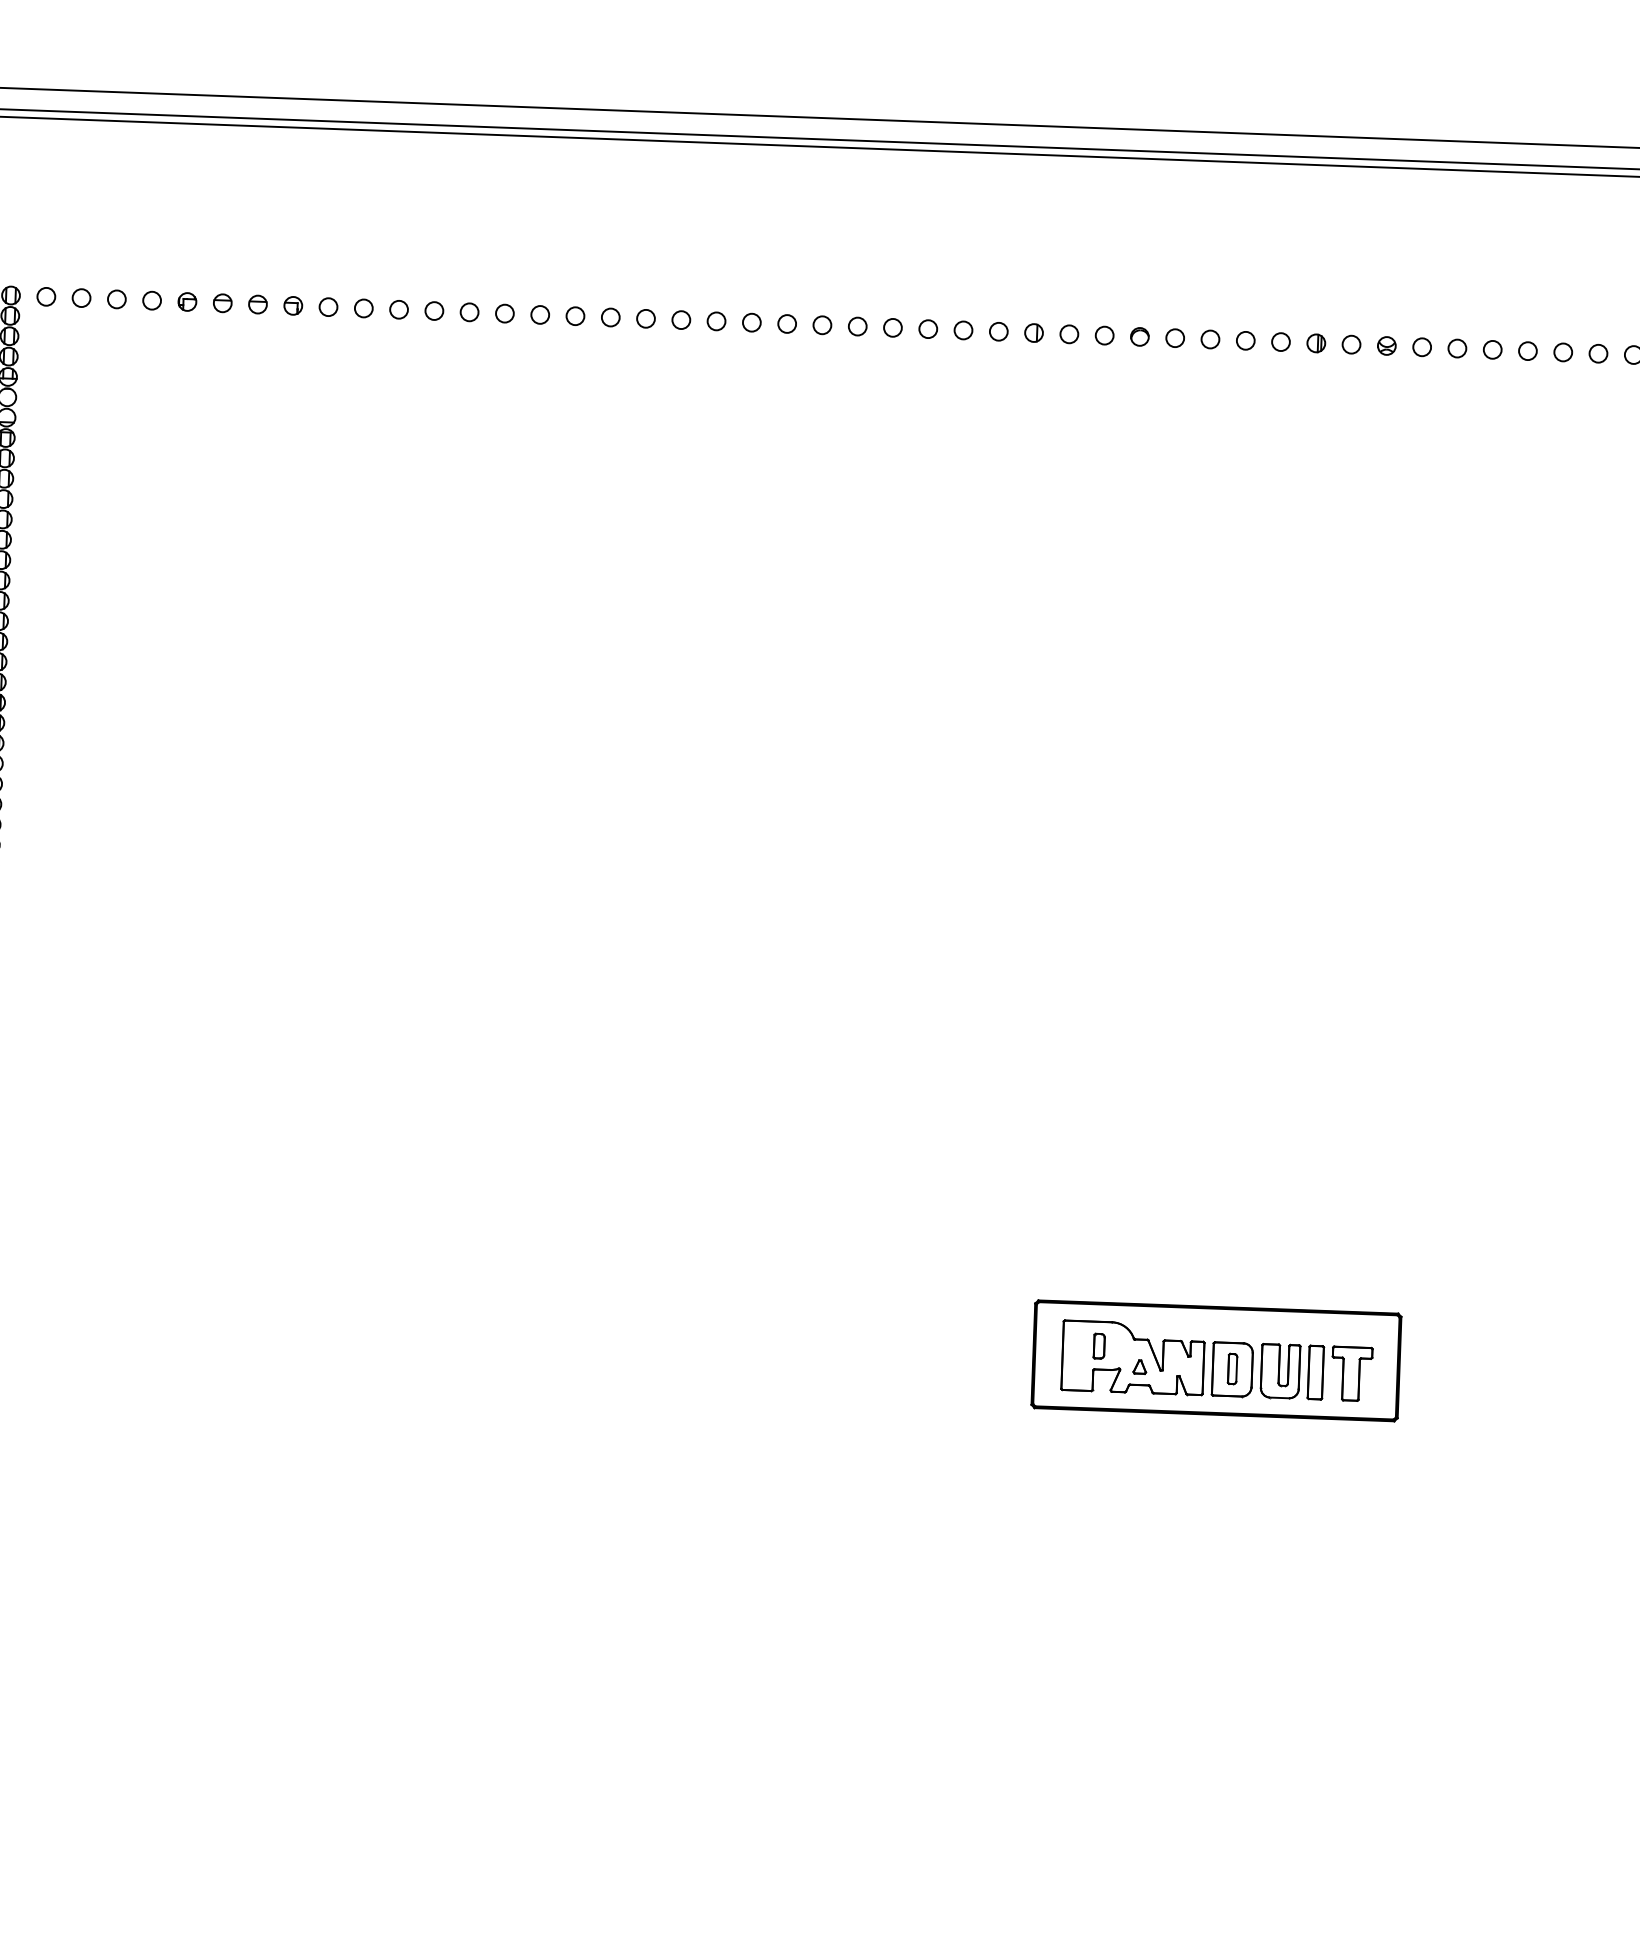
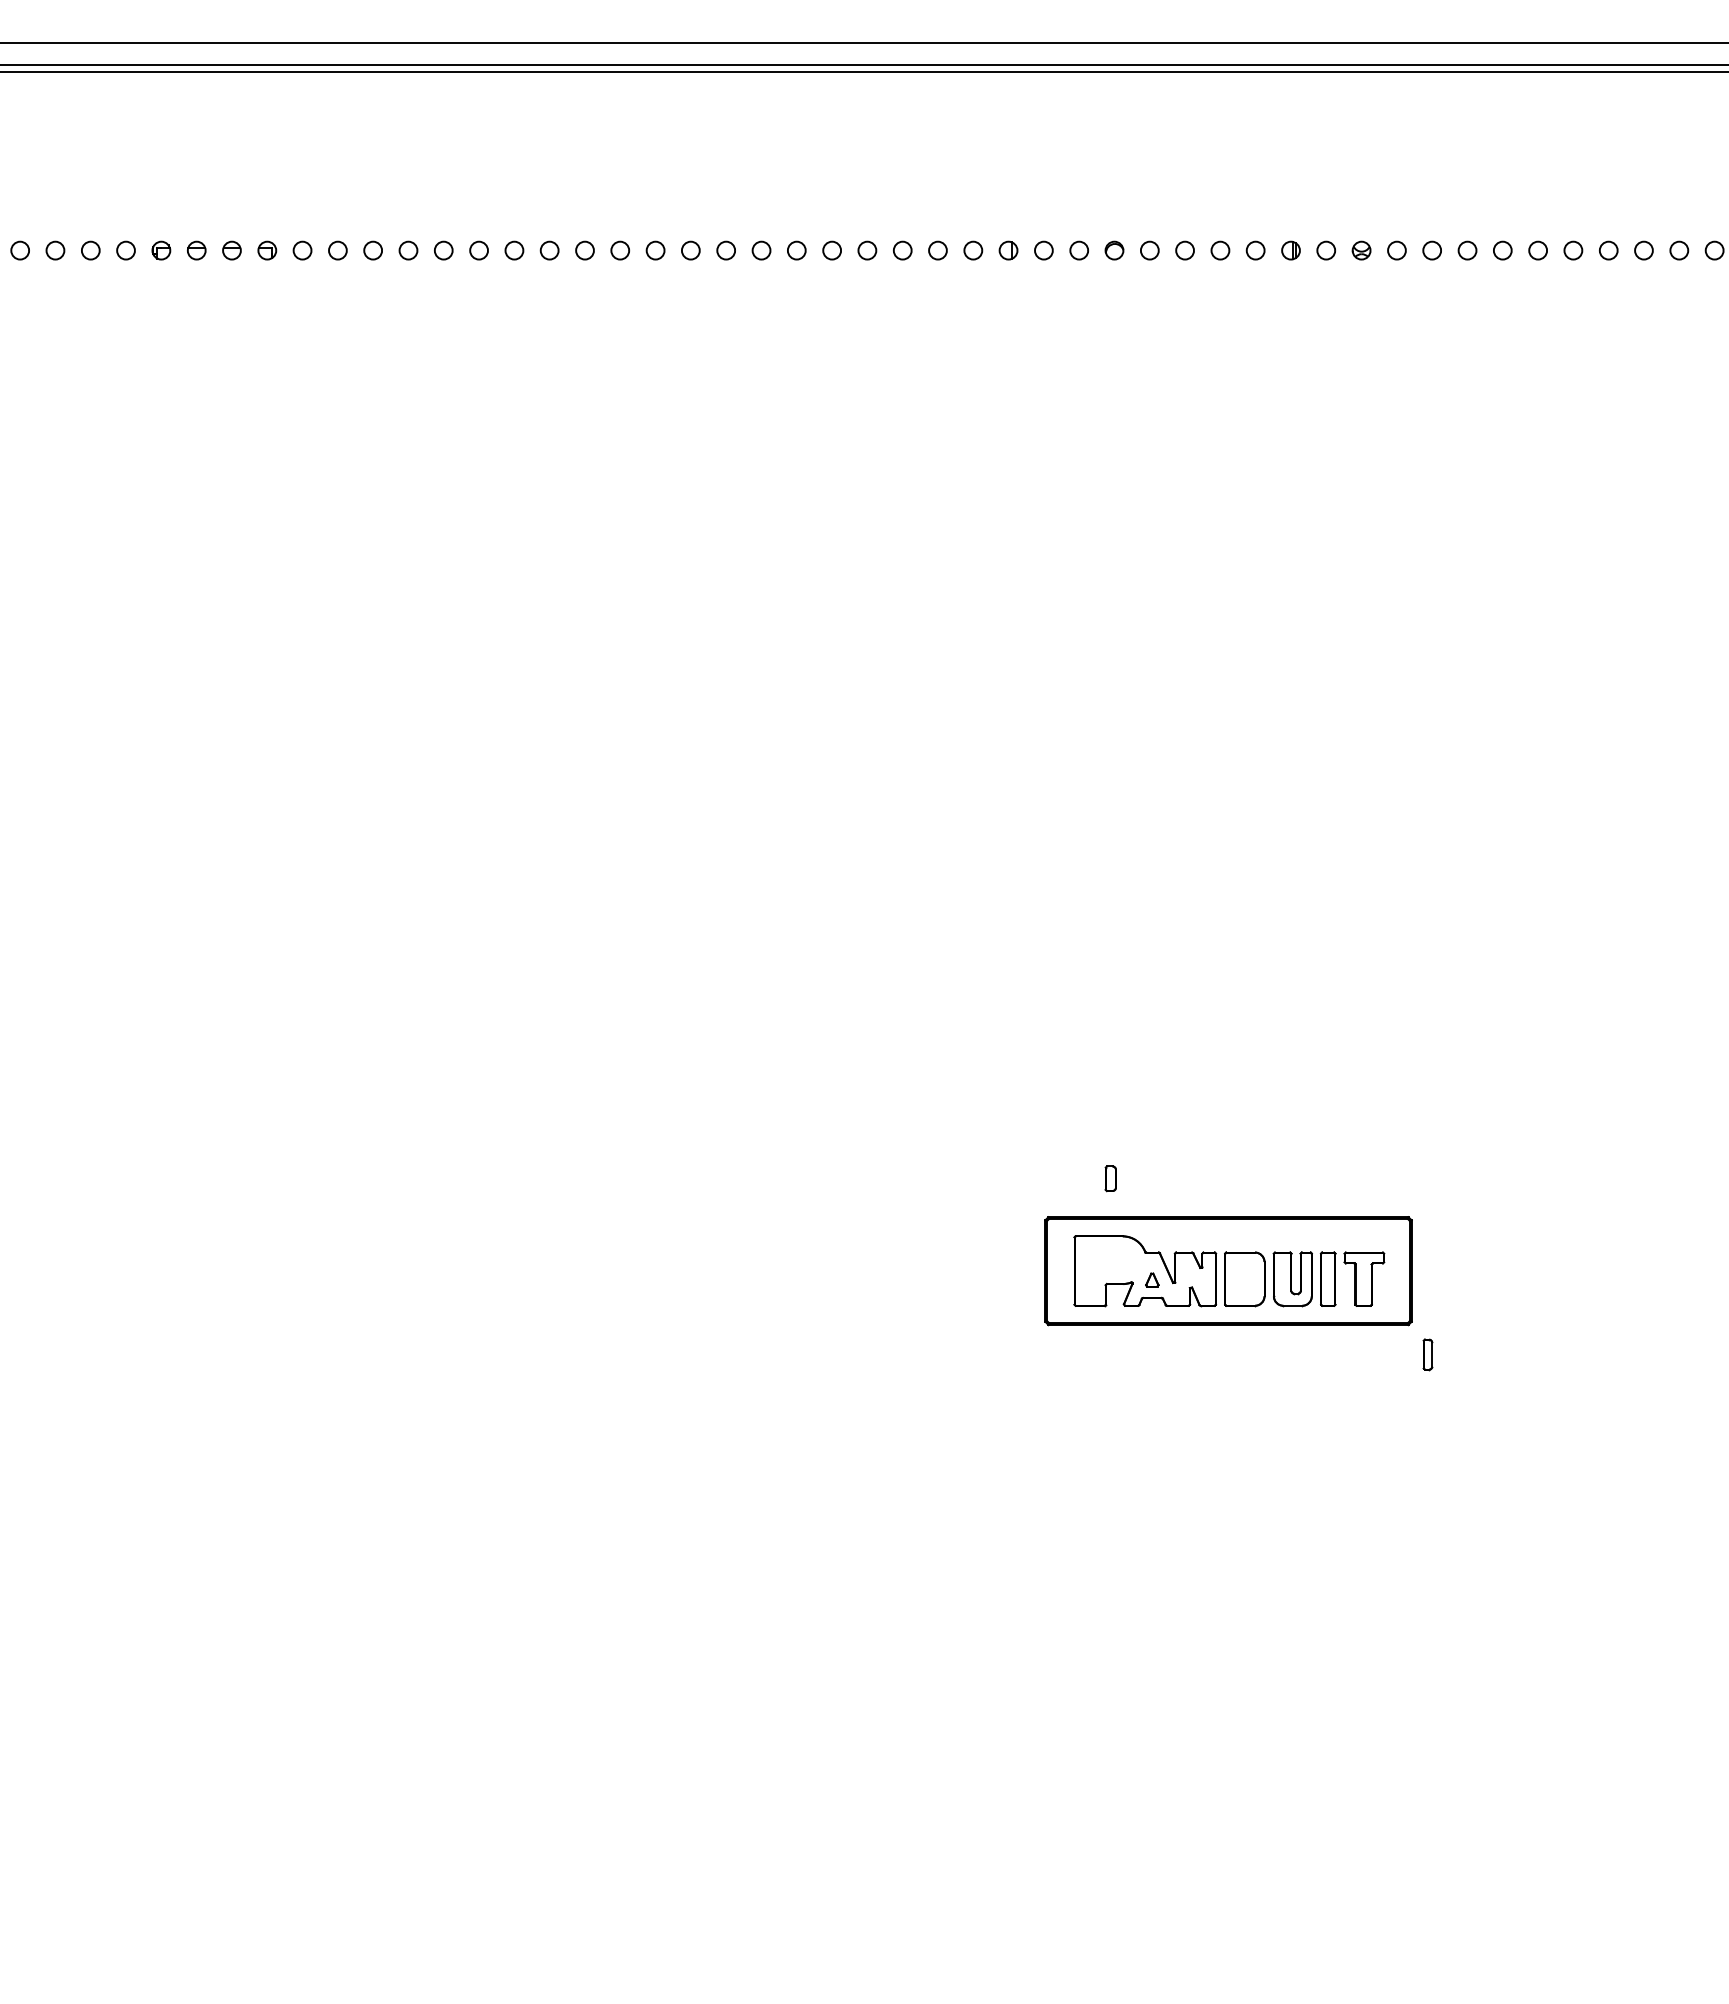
part: (1098, 1345) -> (1110, 1178), moved
part: (1232, 1368) -> (1427, 1354), moved

